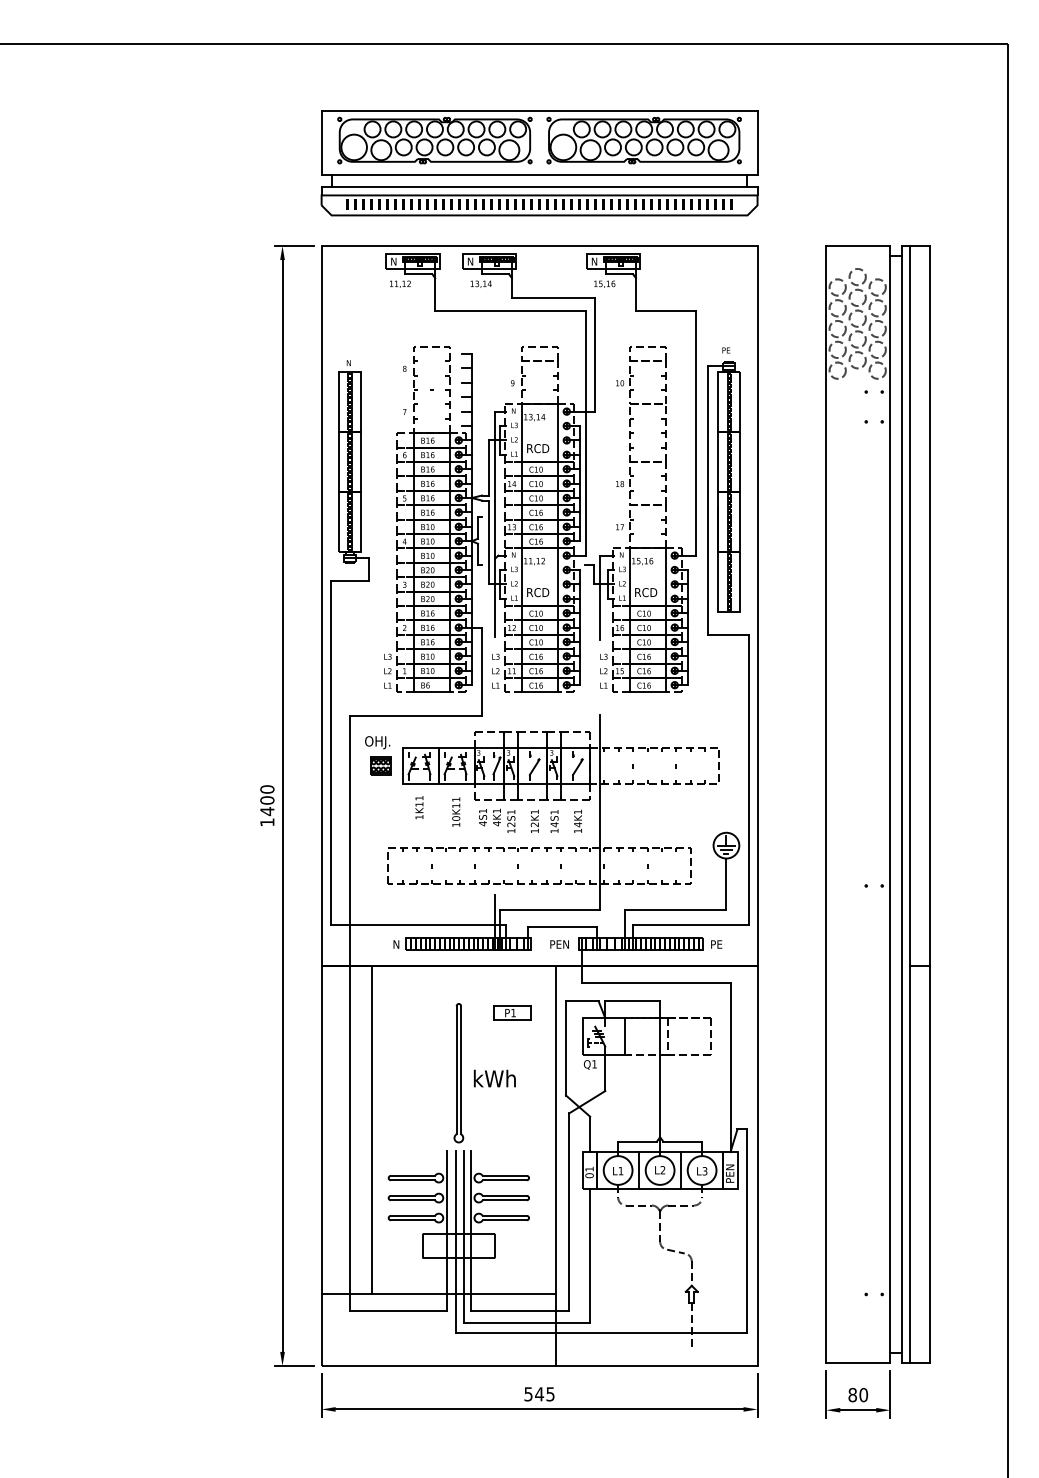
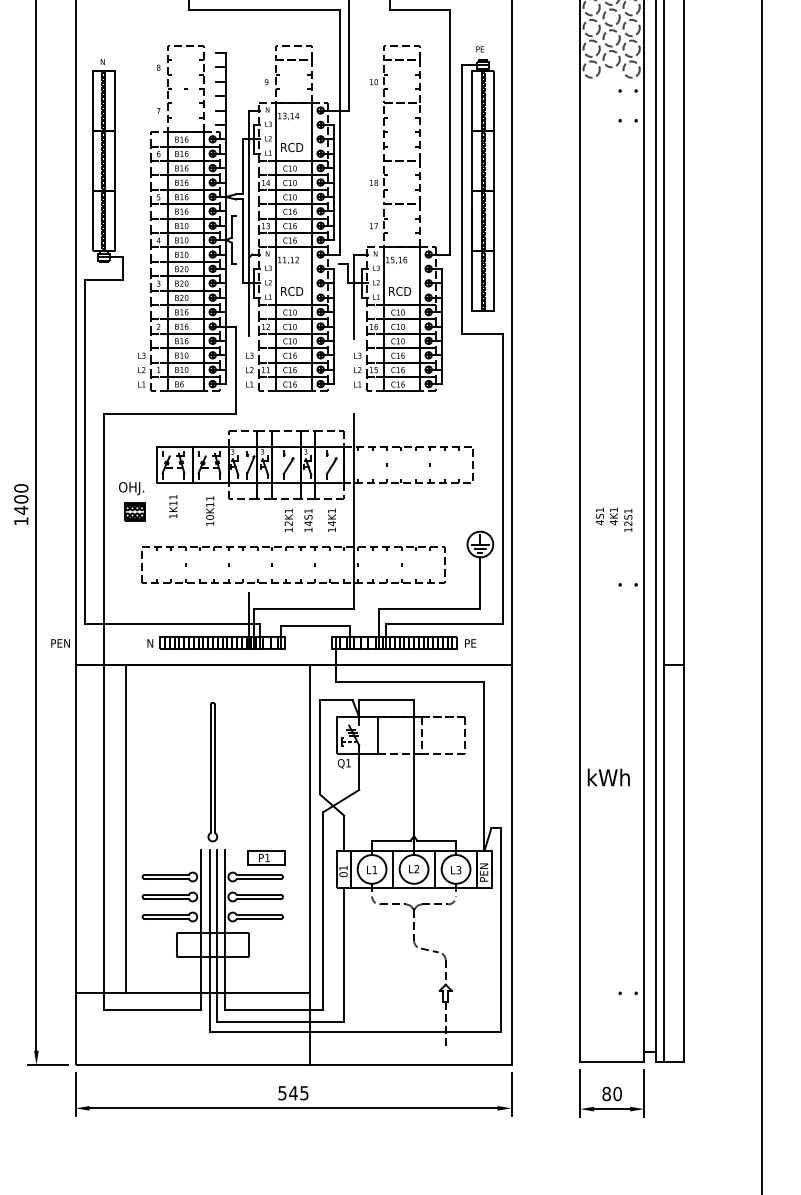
part: (378, 755) -> (132, 501), moved
text: (497, 820) -> (614, 519), moved
text: (559, 944) -> (60, 643), moved
part: (512, 1012) -> (266, 857), moved
text: (494, 1078) -> (608, 777), moved

